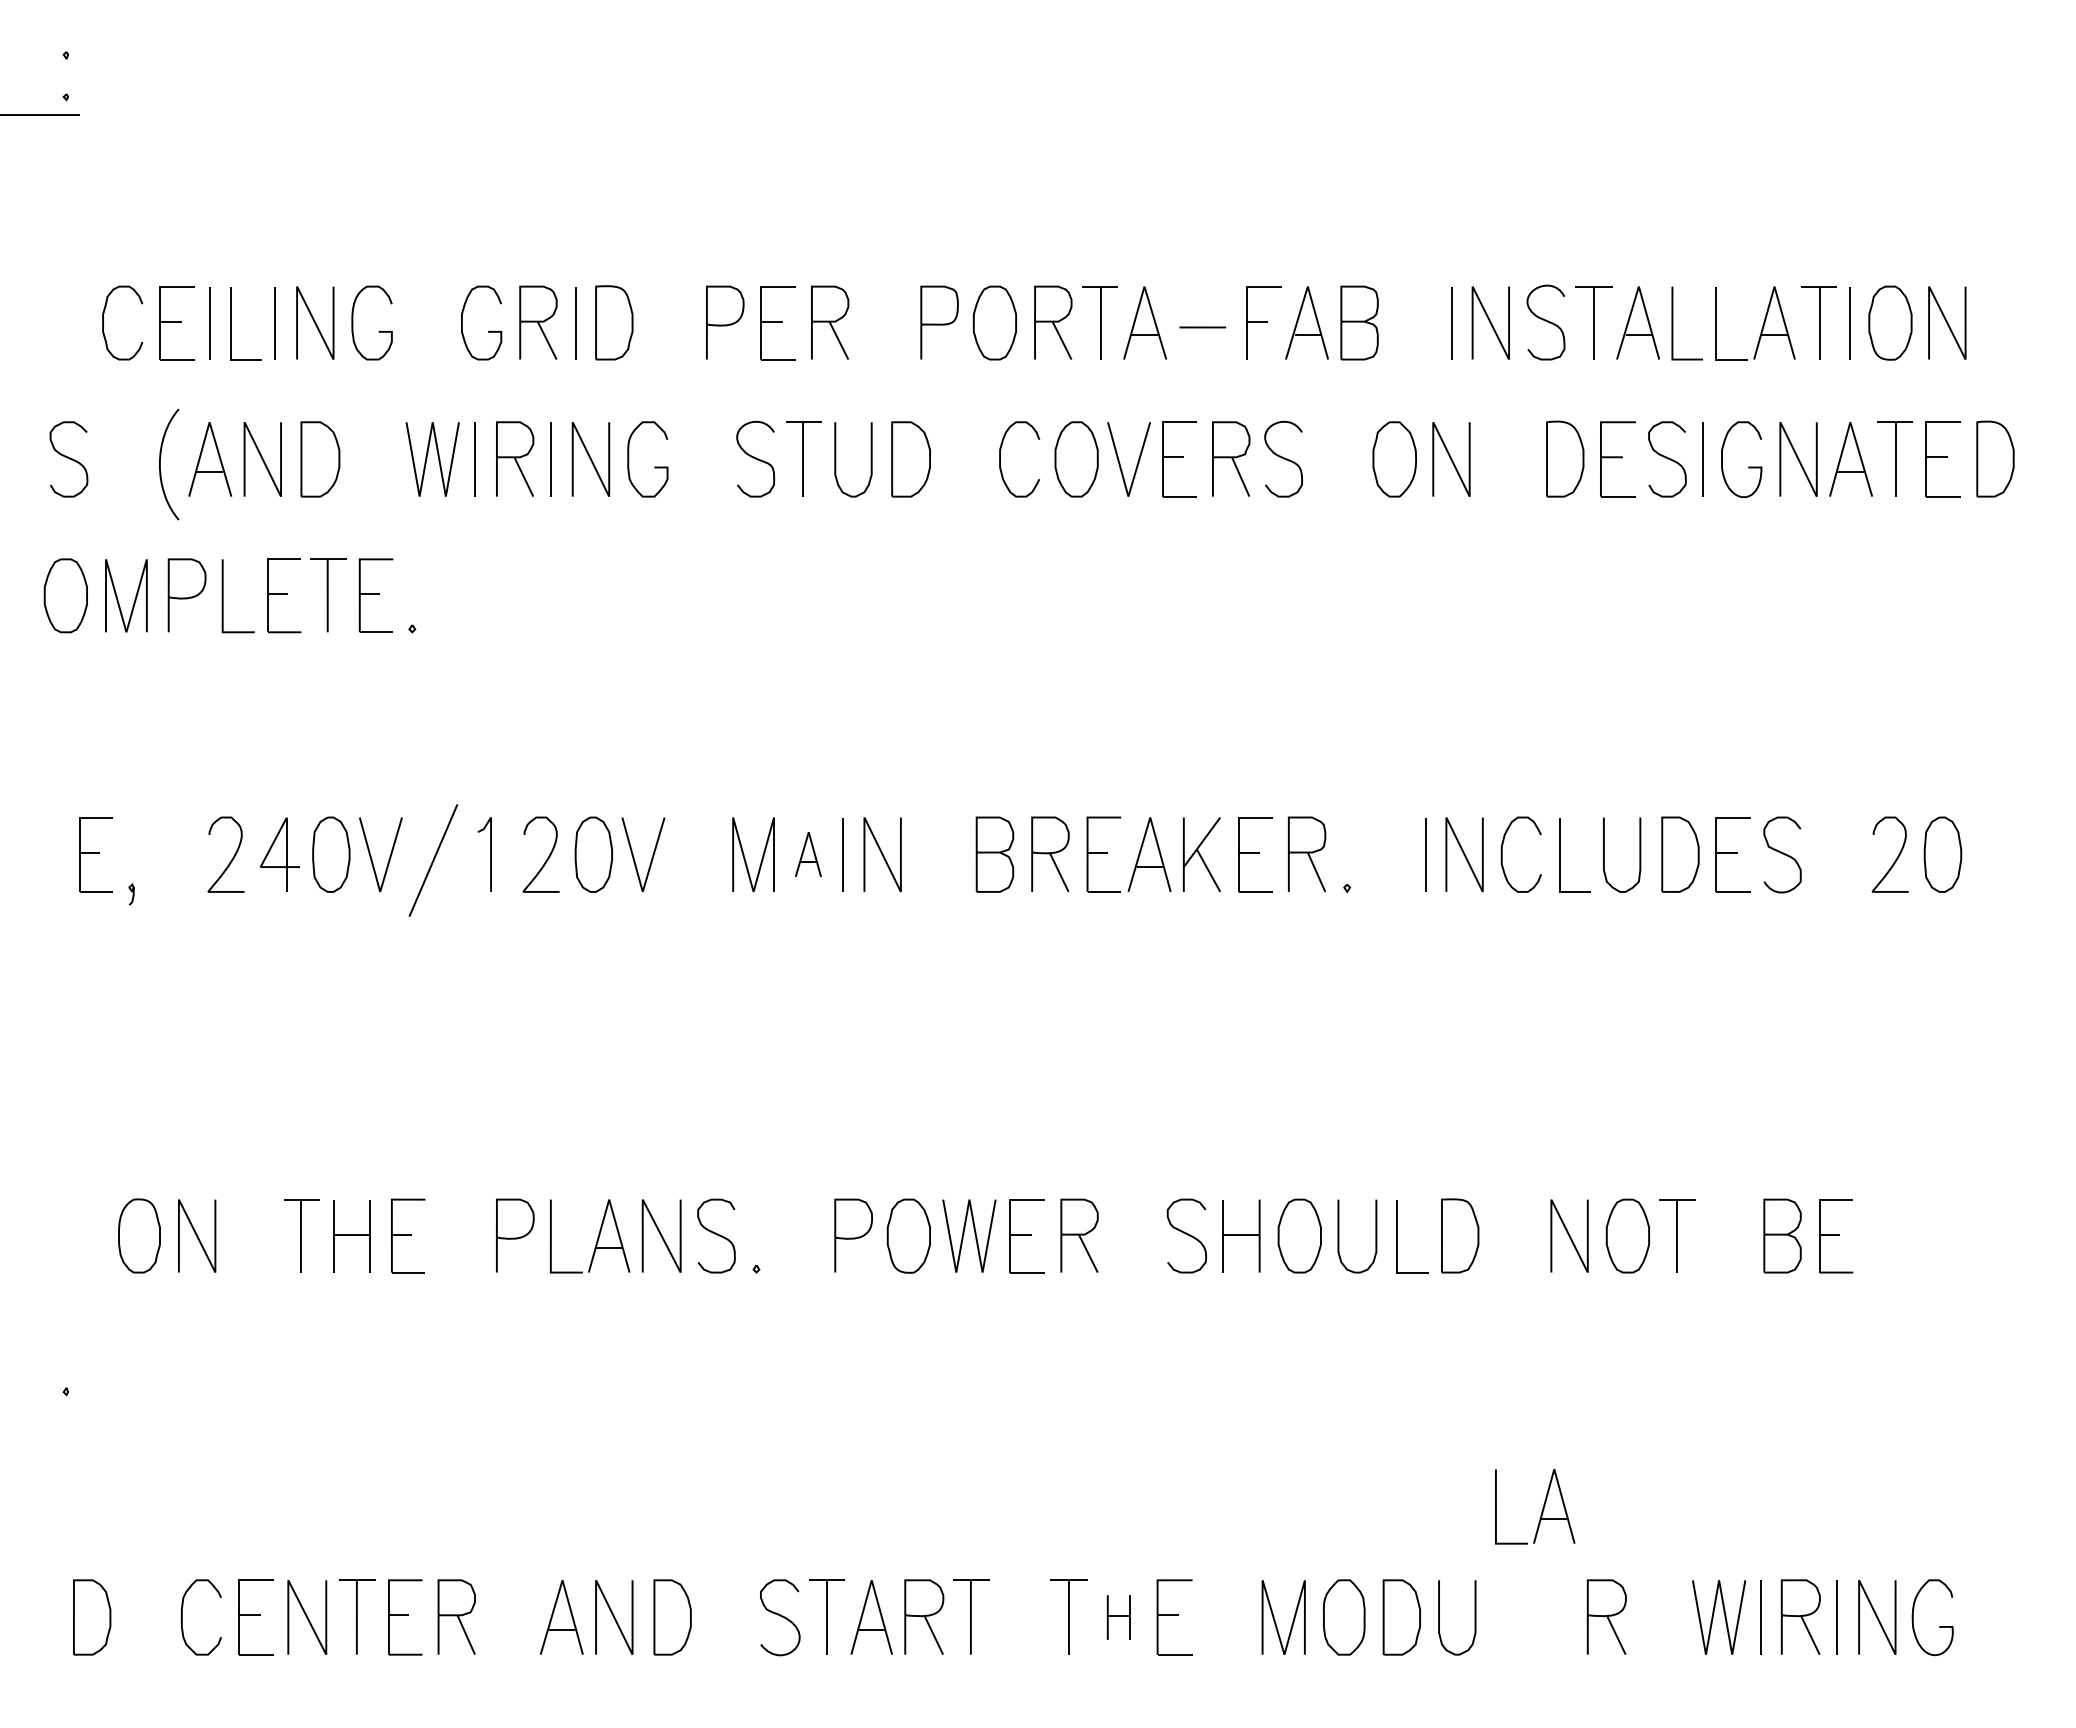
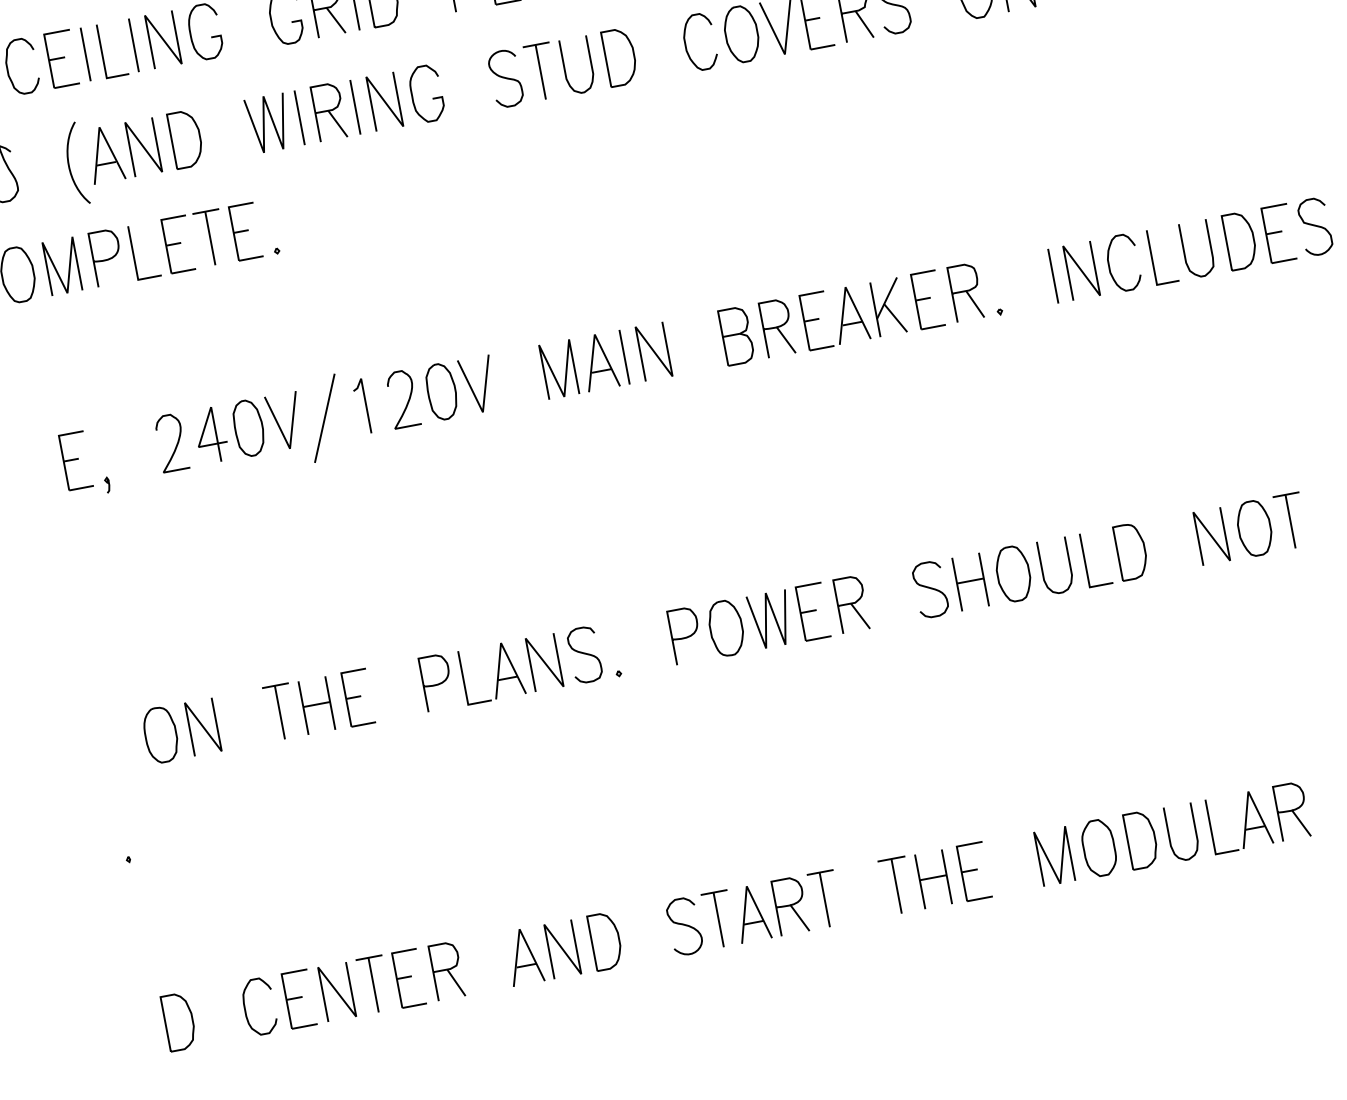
part: (808, 854) -> (599, 361), size x1.67
part: (1542, 1507) -> (1244, 821), moved
part: (1118, 1617) -> (933, 879), size x1.67

